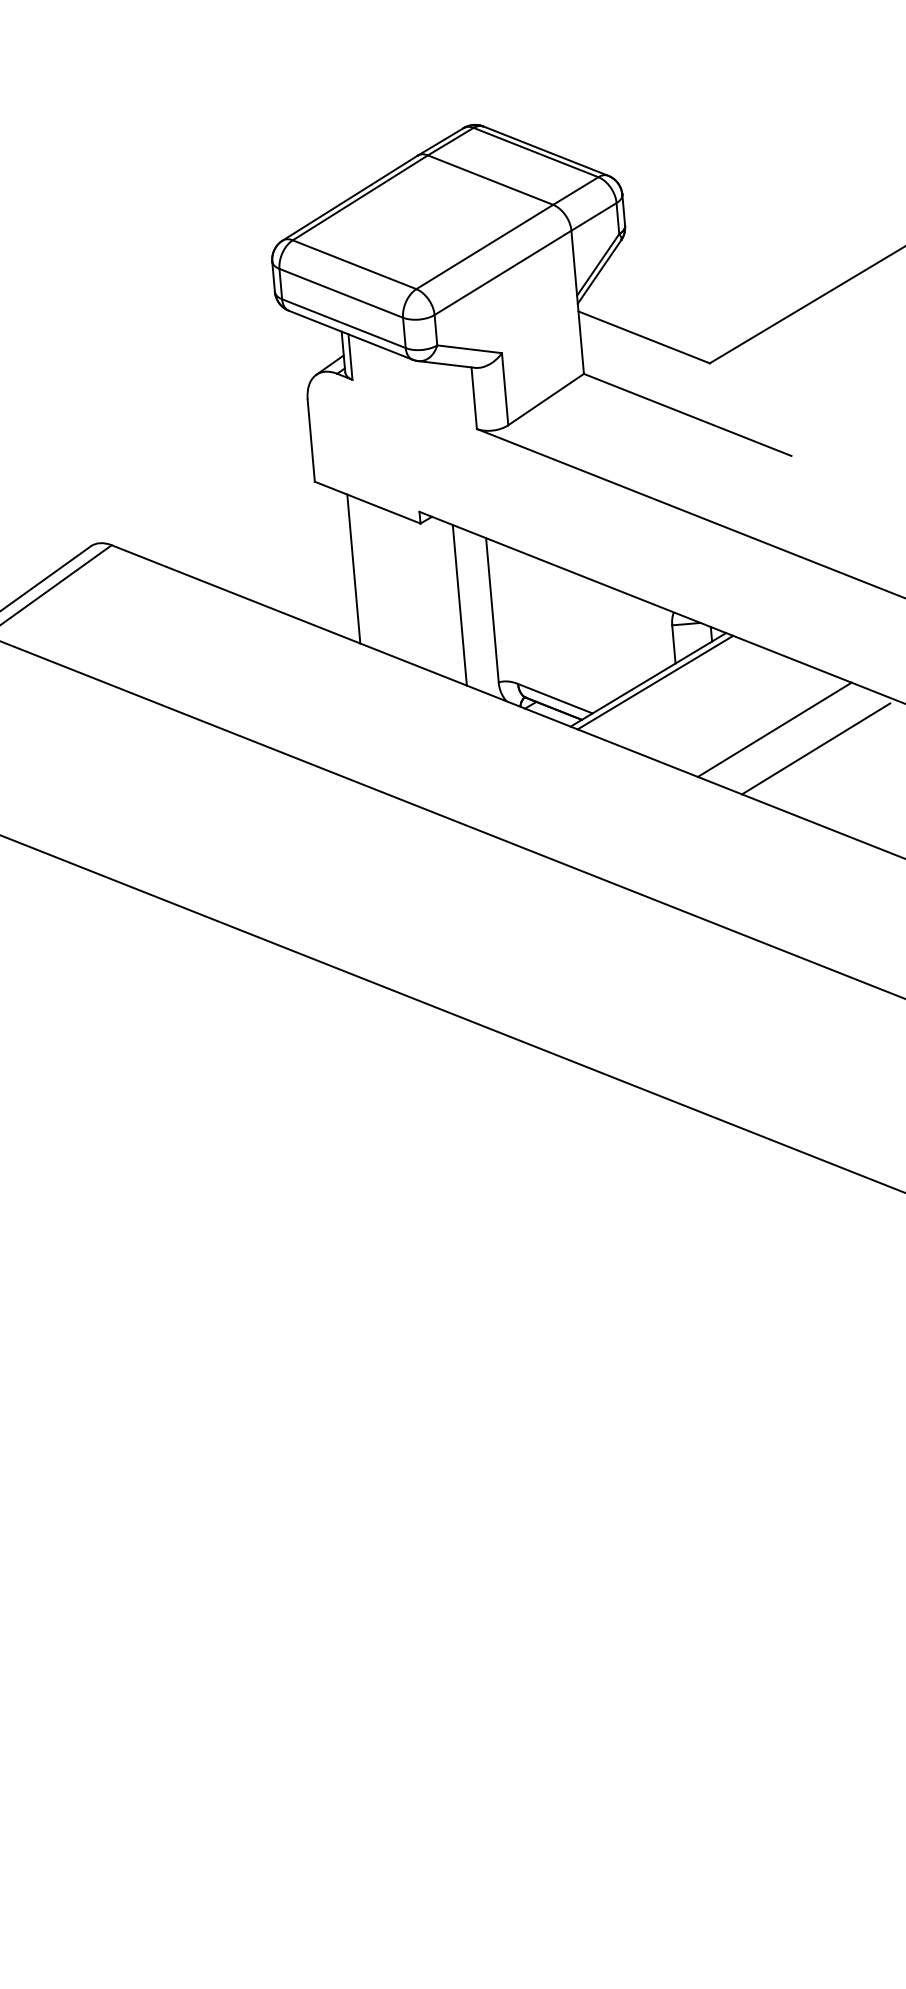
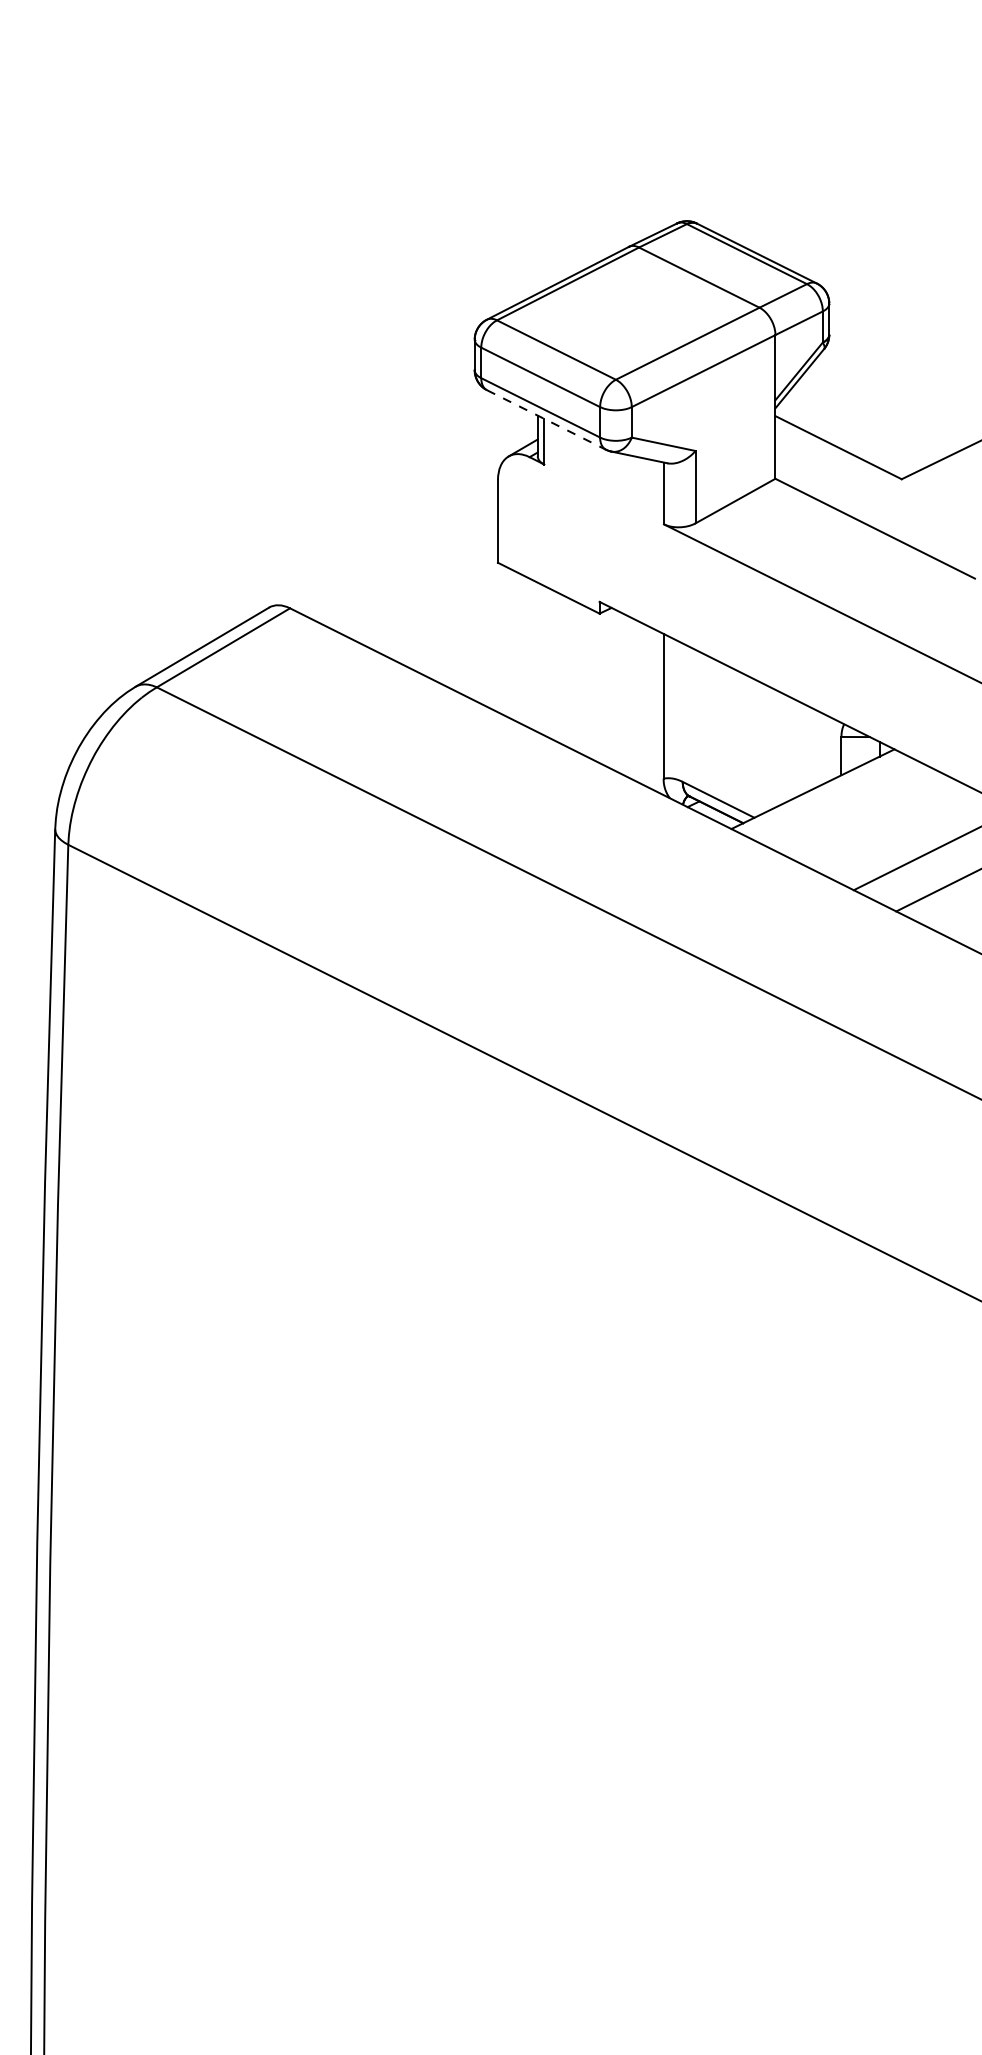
line: (350, 335) -> (546, 420), solid -> dashed
line: (354, 568) -> (529, 652), removed
line: (459, 605) -> (631, 698), removed
line: (655, 682) -> (819, 792), removed

